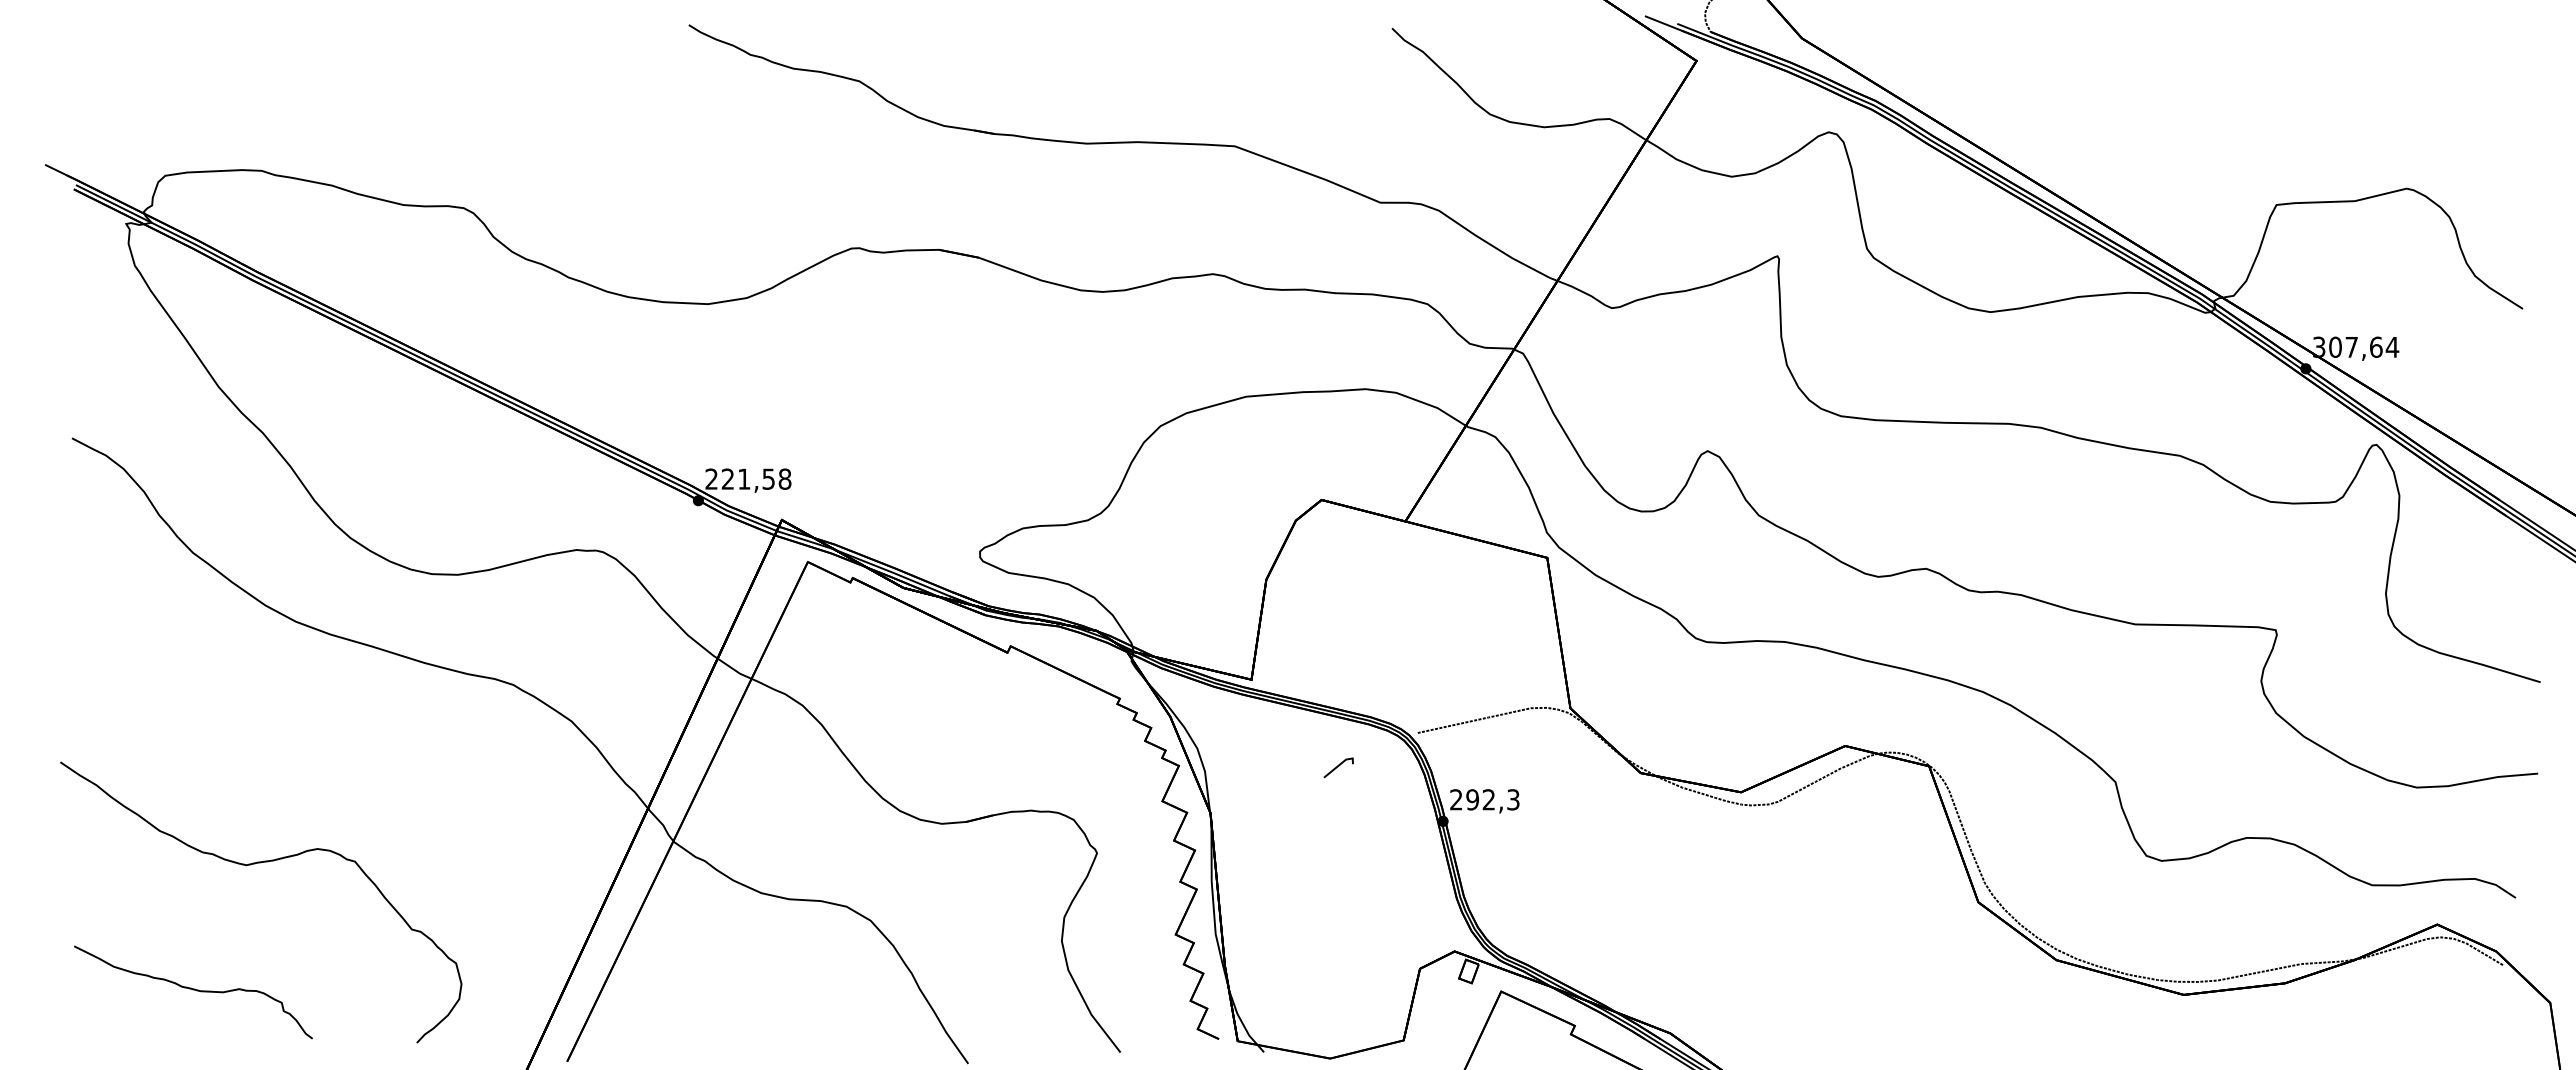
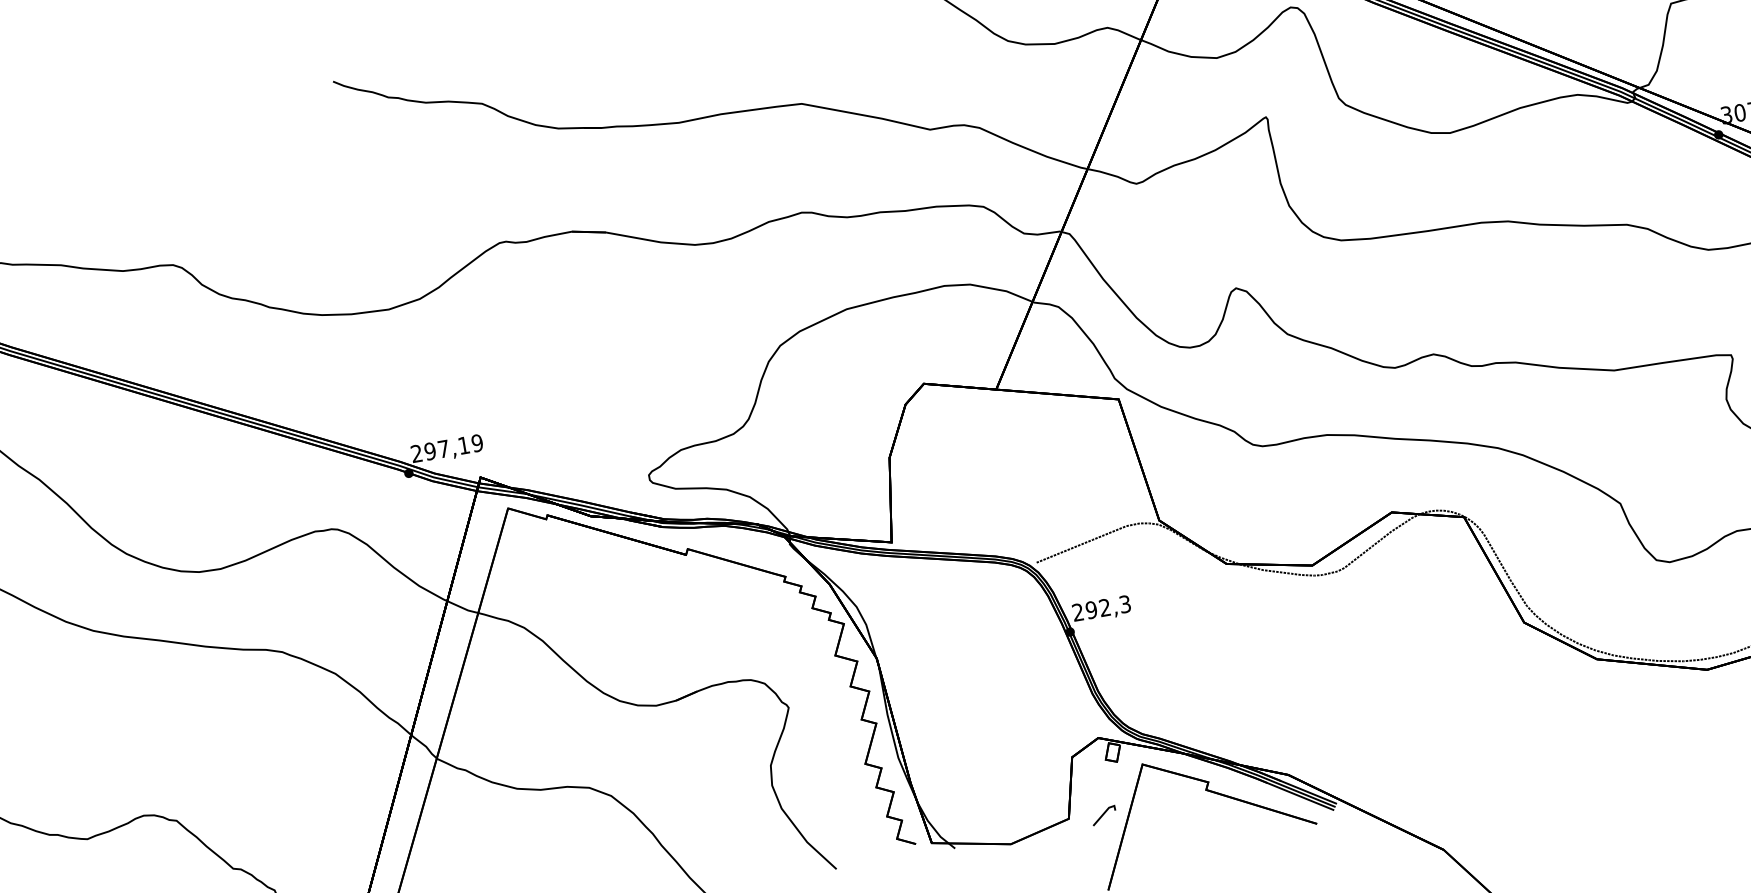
text: (756, 478) -> (453, 446), 221,58 -> 297,19
line: (1338, 767) -> (1103, 815), moved

